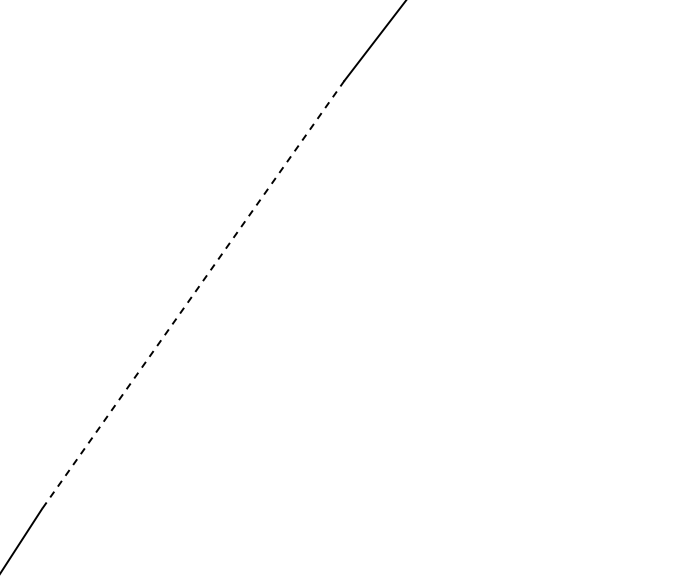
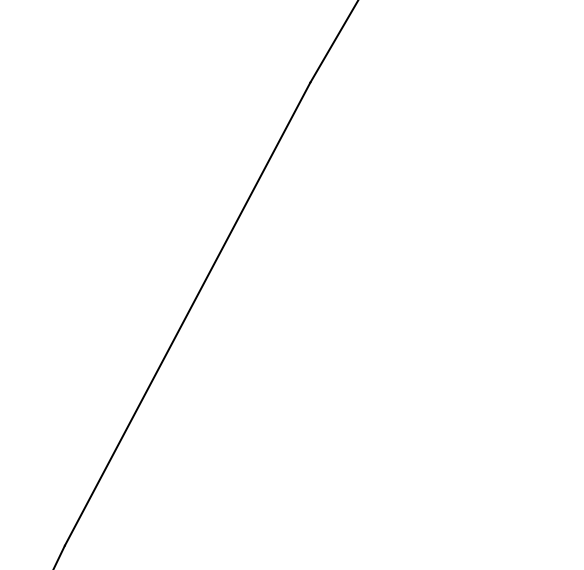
line: (193, 295) -> (187, 314), dashed -> solid

